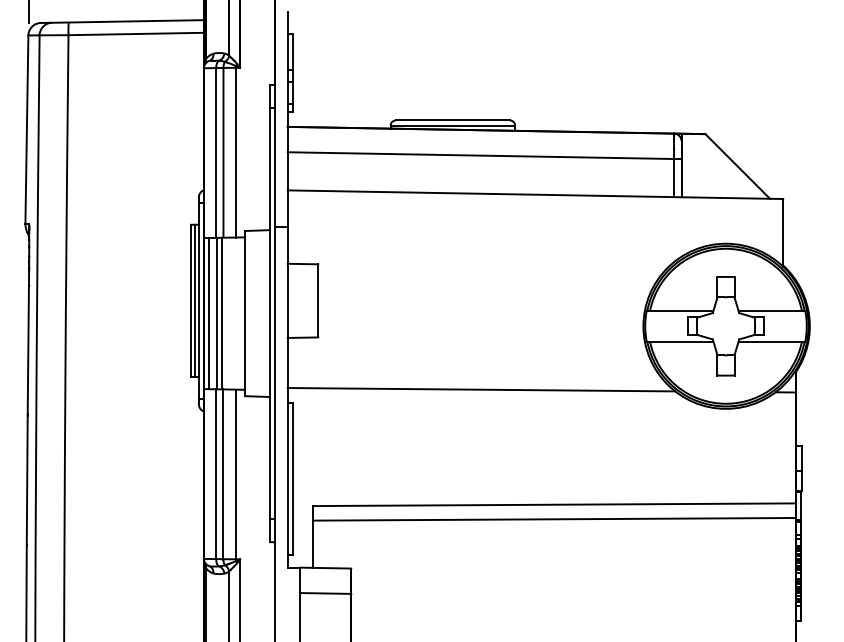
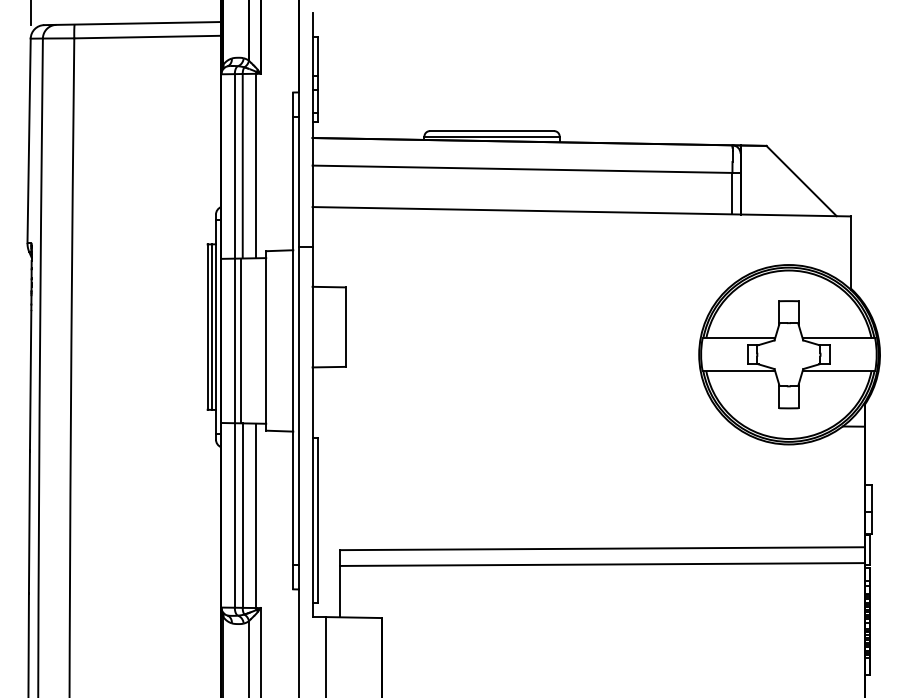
line: (209, 313) -> (227, 340), removed
line: (480, 389) -> (522, 423), removed
line: (325, 592) -> (353, 644), removed

